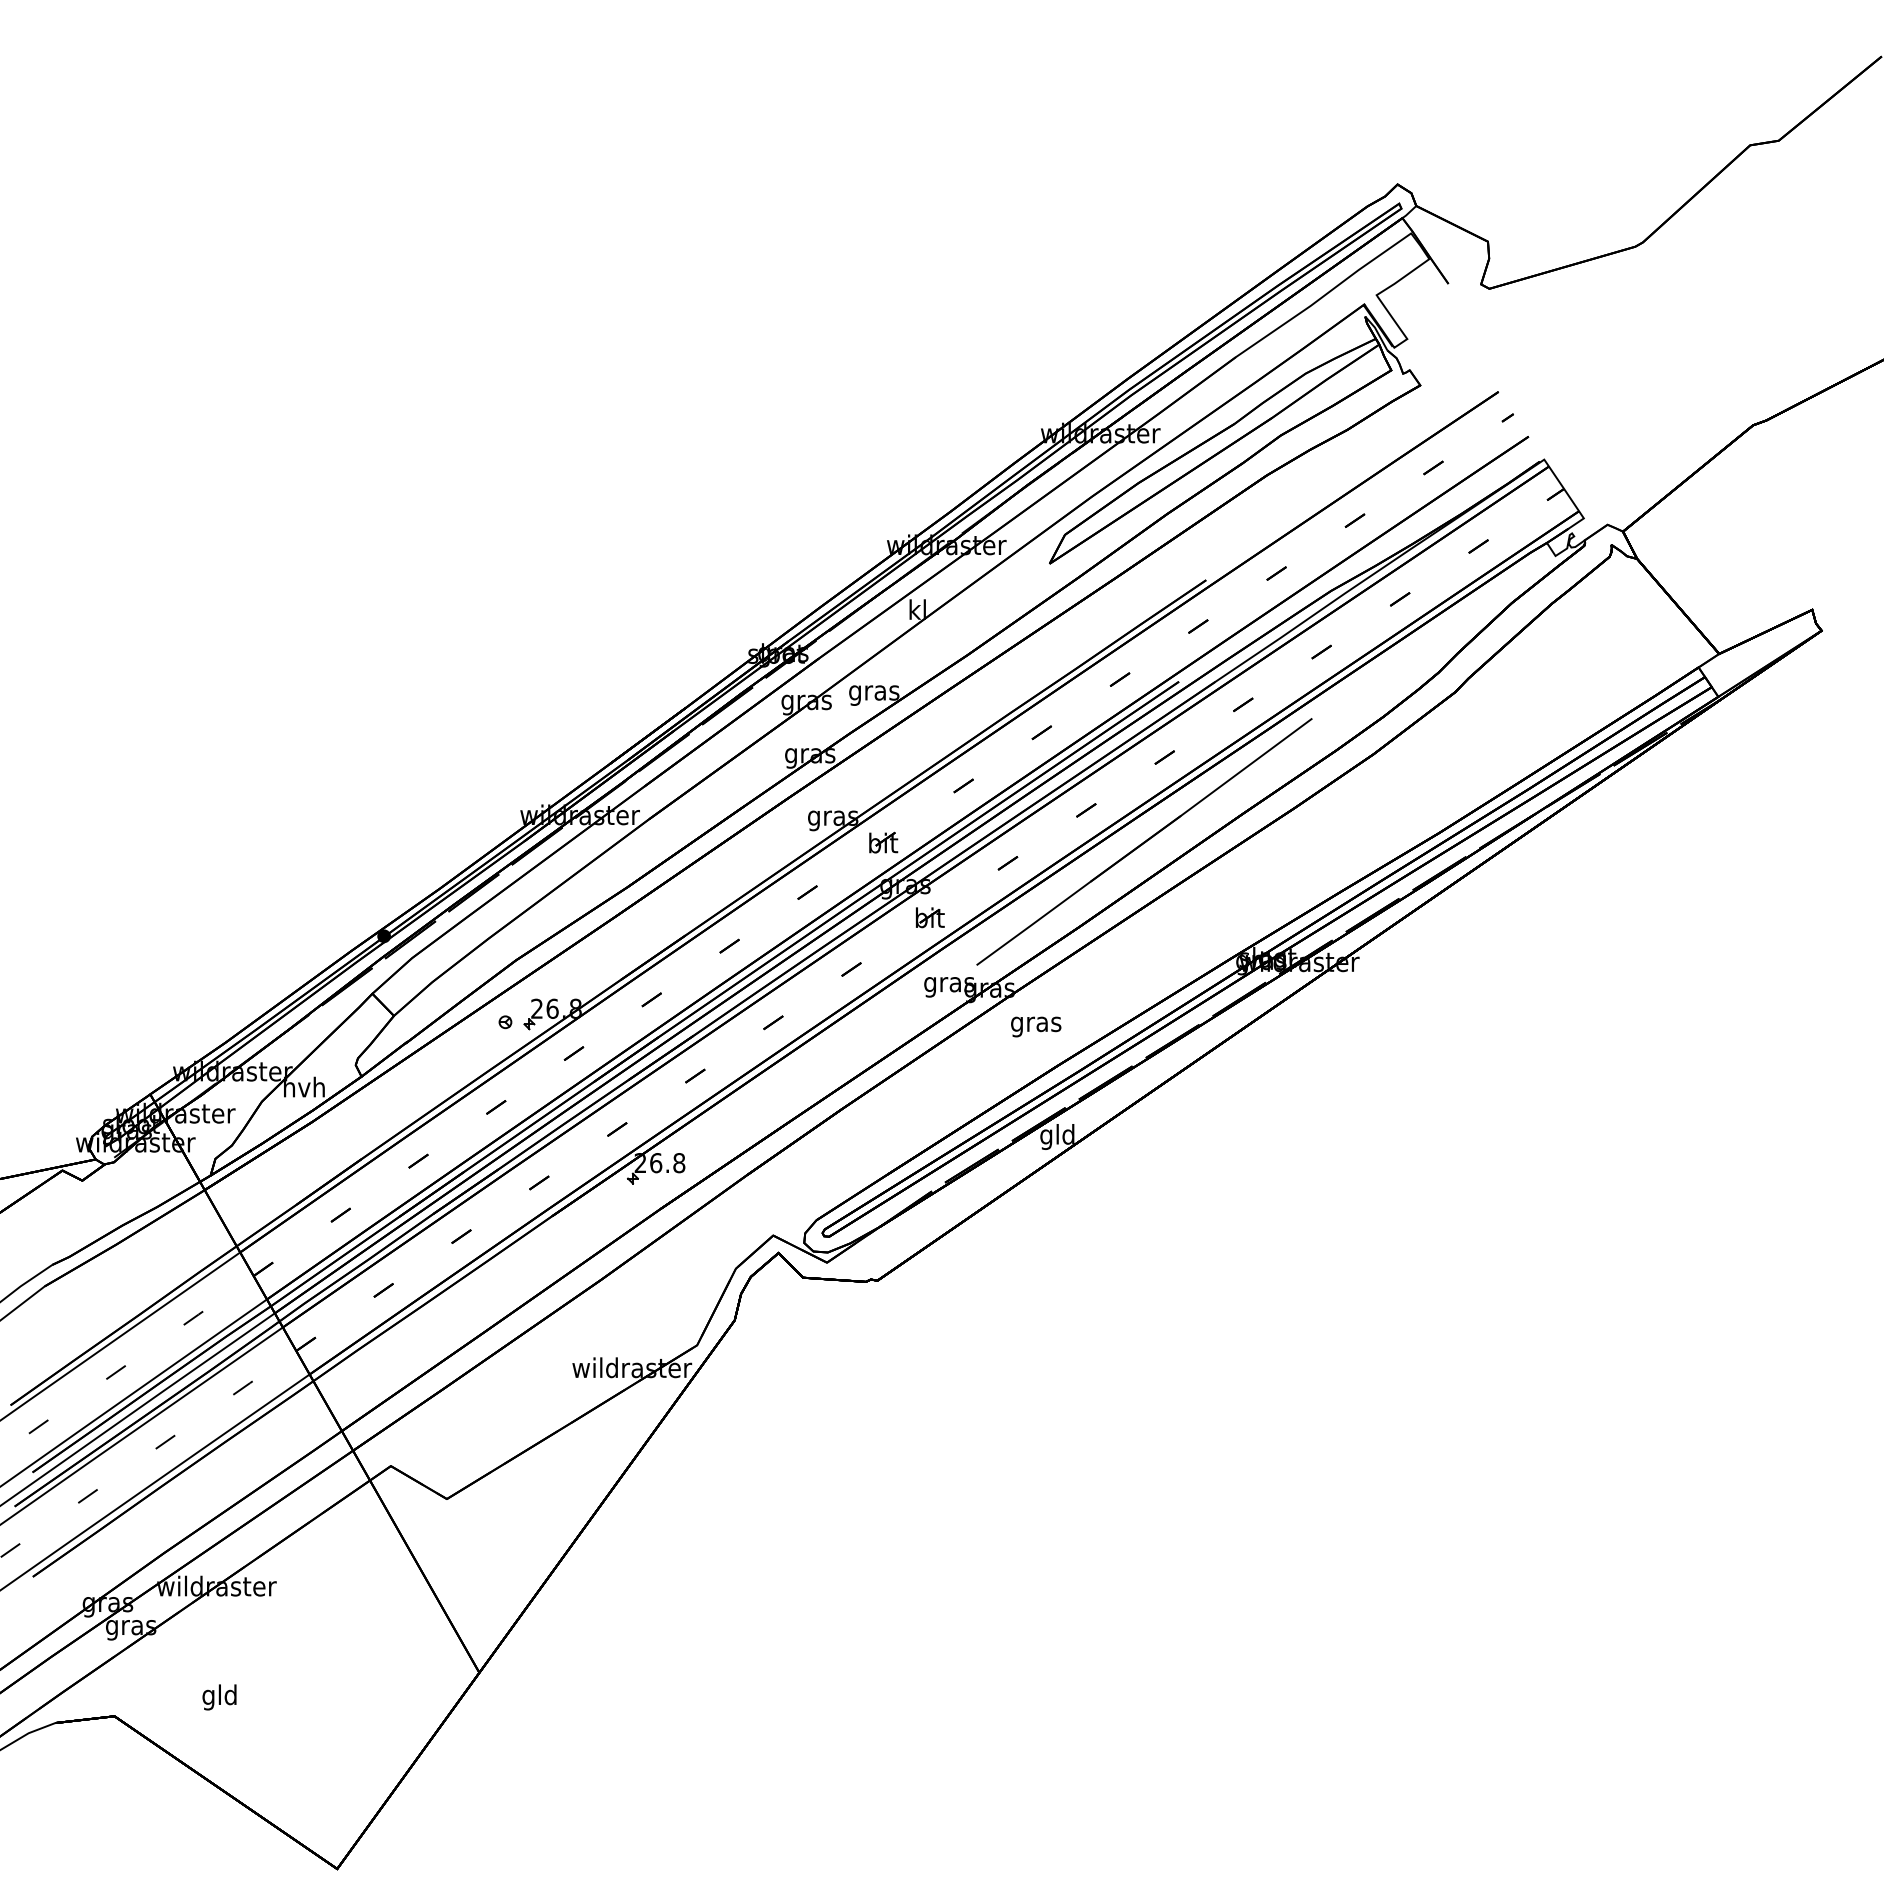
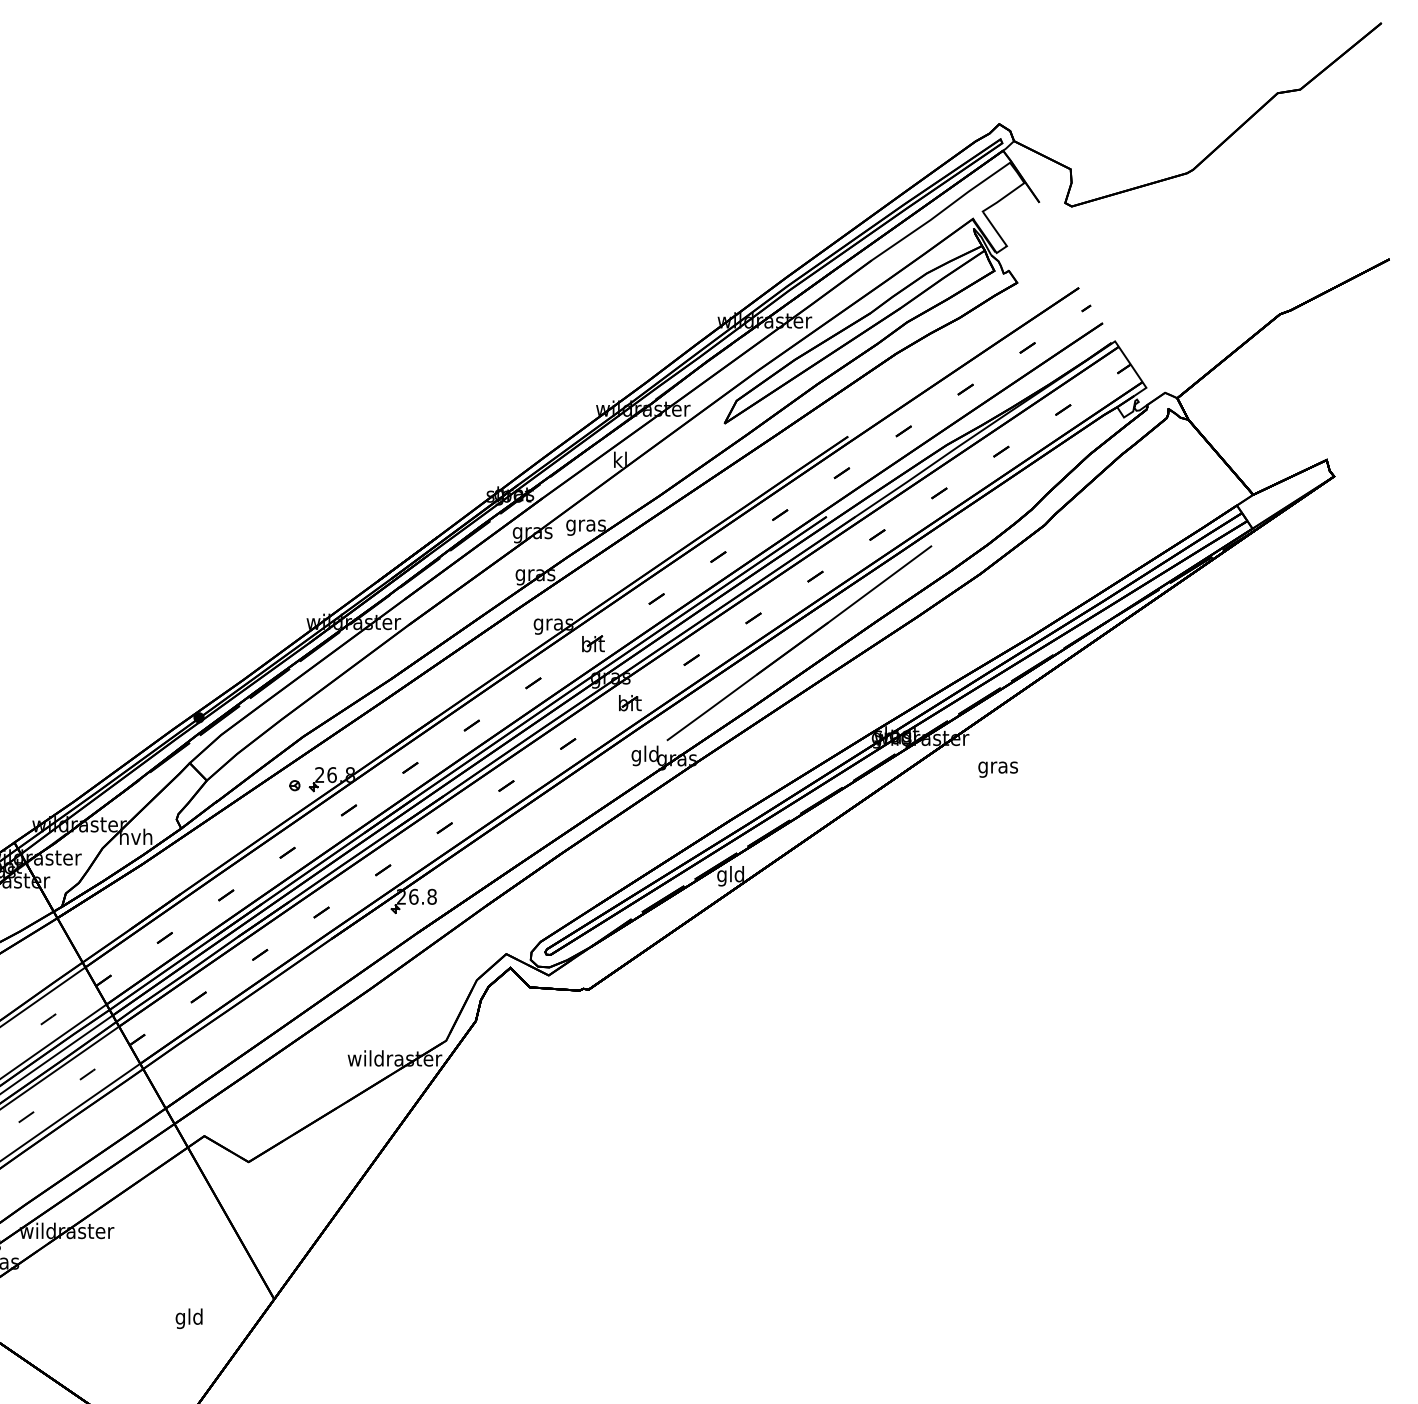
text: (948, 984) -> (644, 755), gras -> gld
text: (1036, 1026) -> (998, 769), moved
text: (219, 1697) -> (189, 1318), moved

